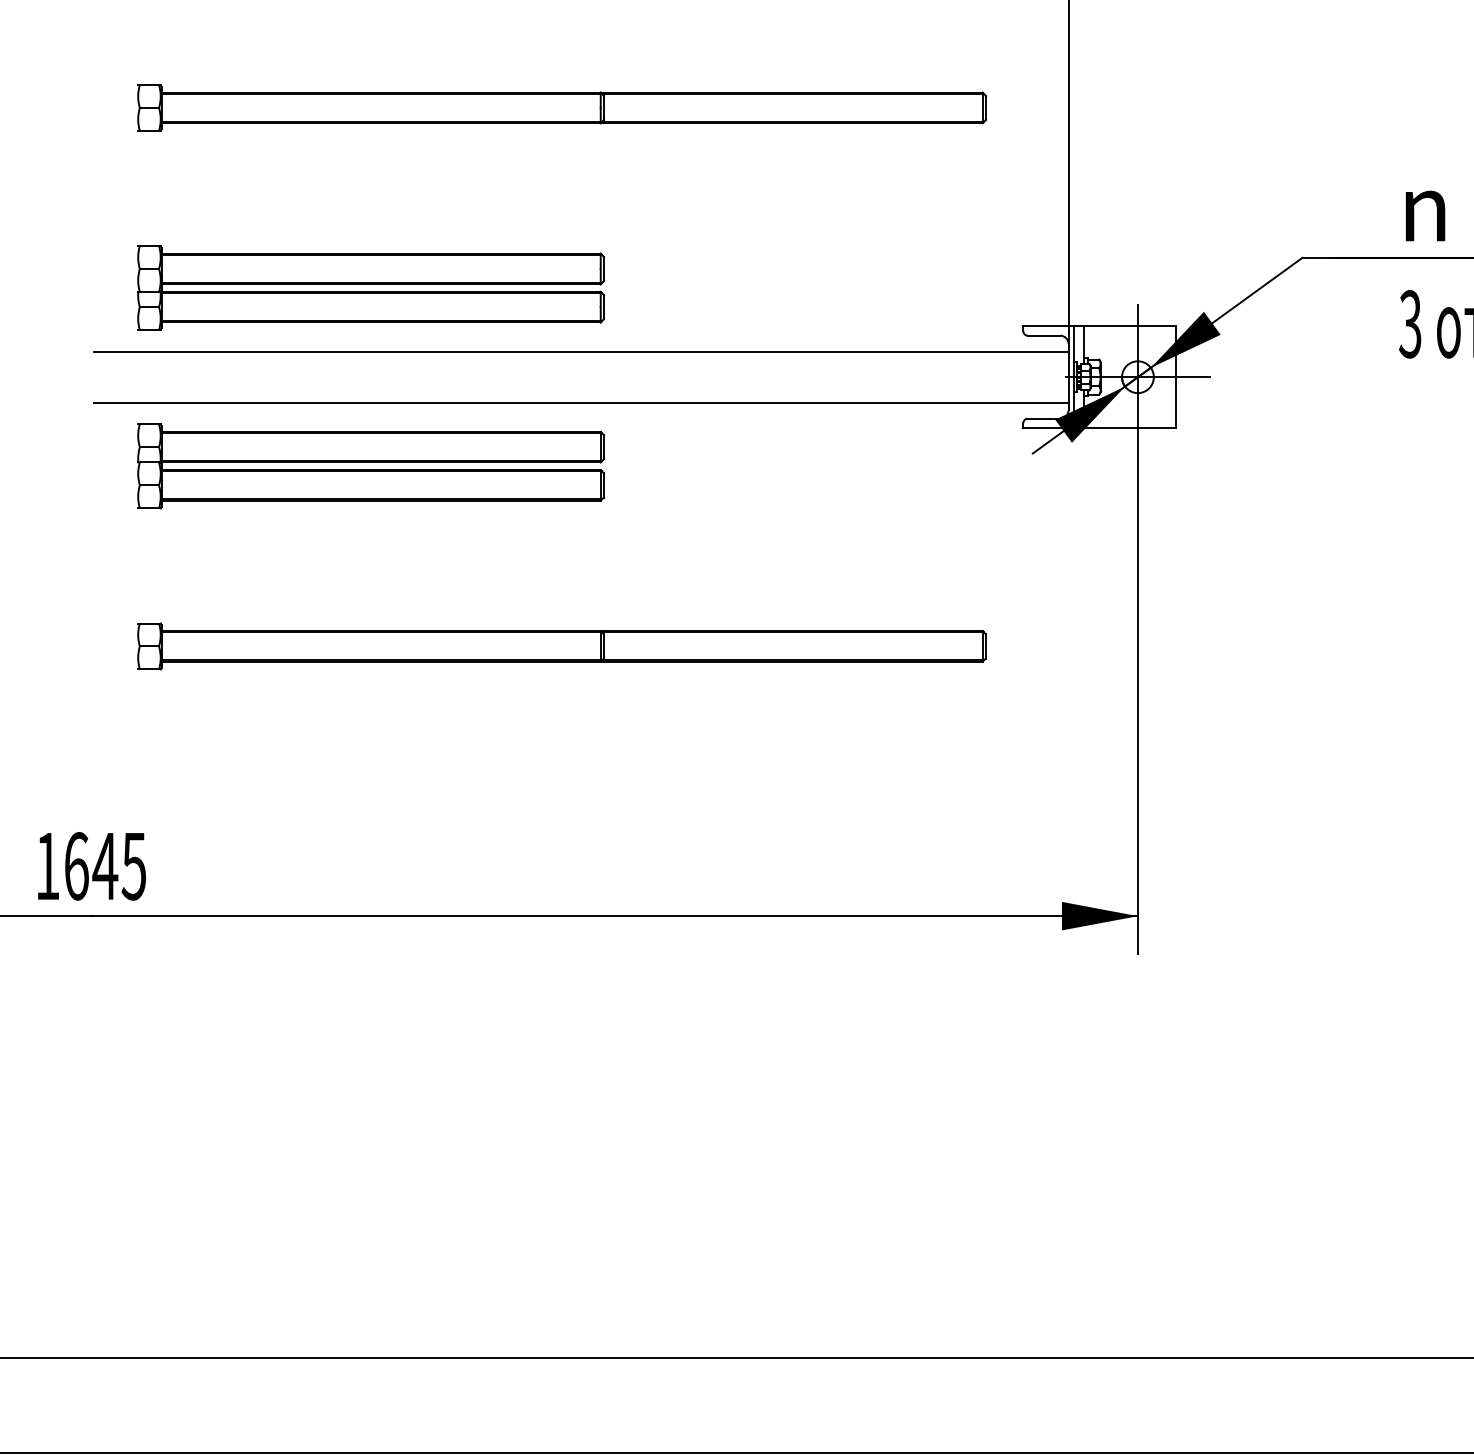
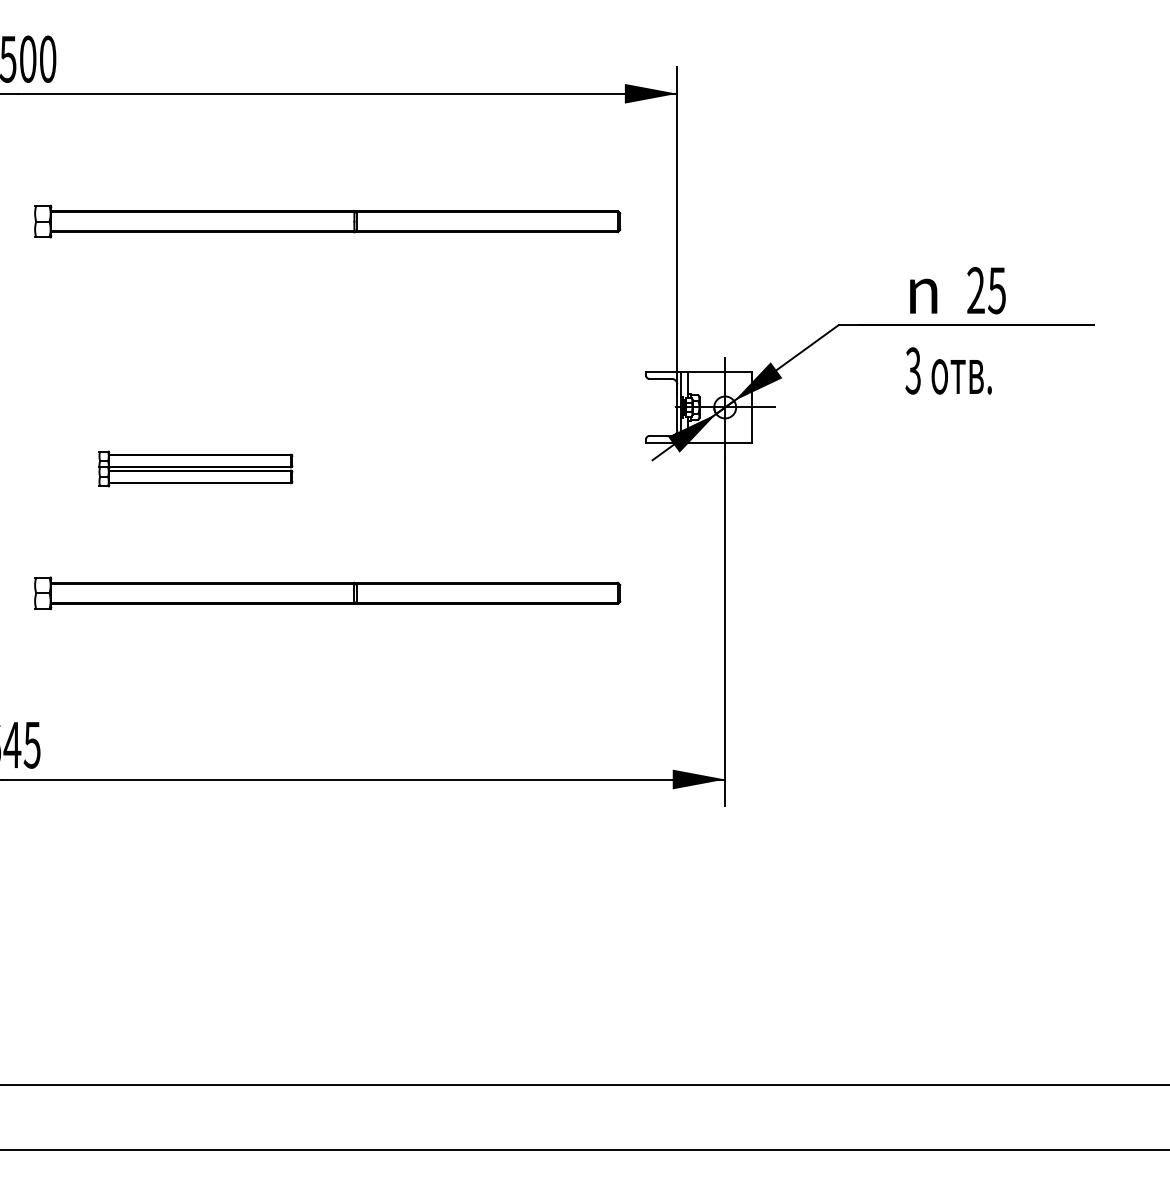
part: (370, 287) -> (195, 345), removed
line: (580, 351) -> (340, 389), removed
line: (580, 403) -> (340, 425), removed
part: (370, 465) -> (195, 468), size x0.6

